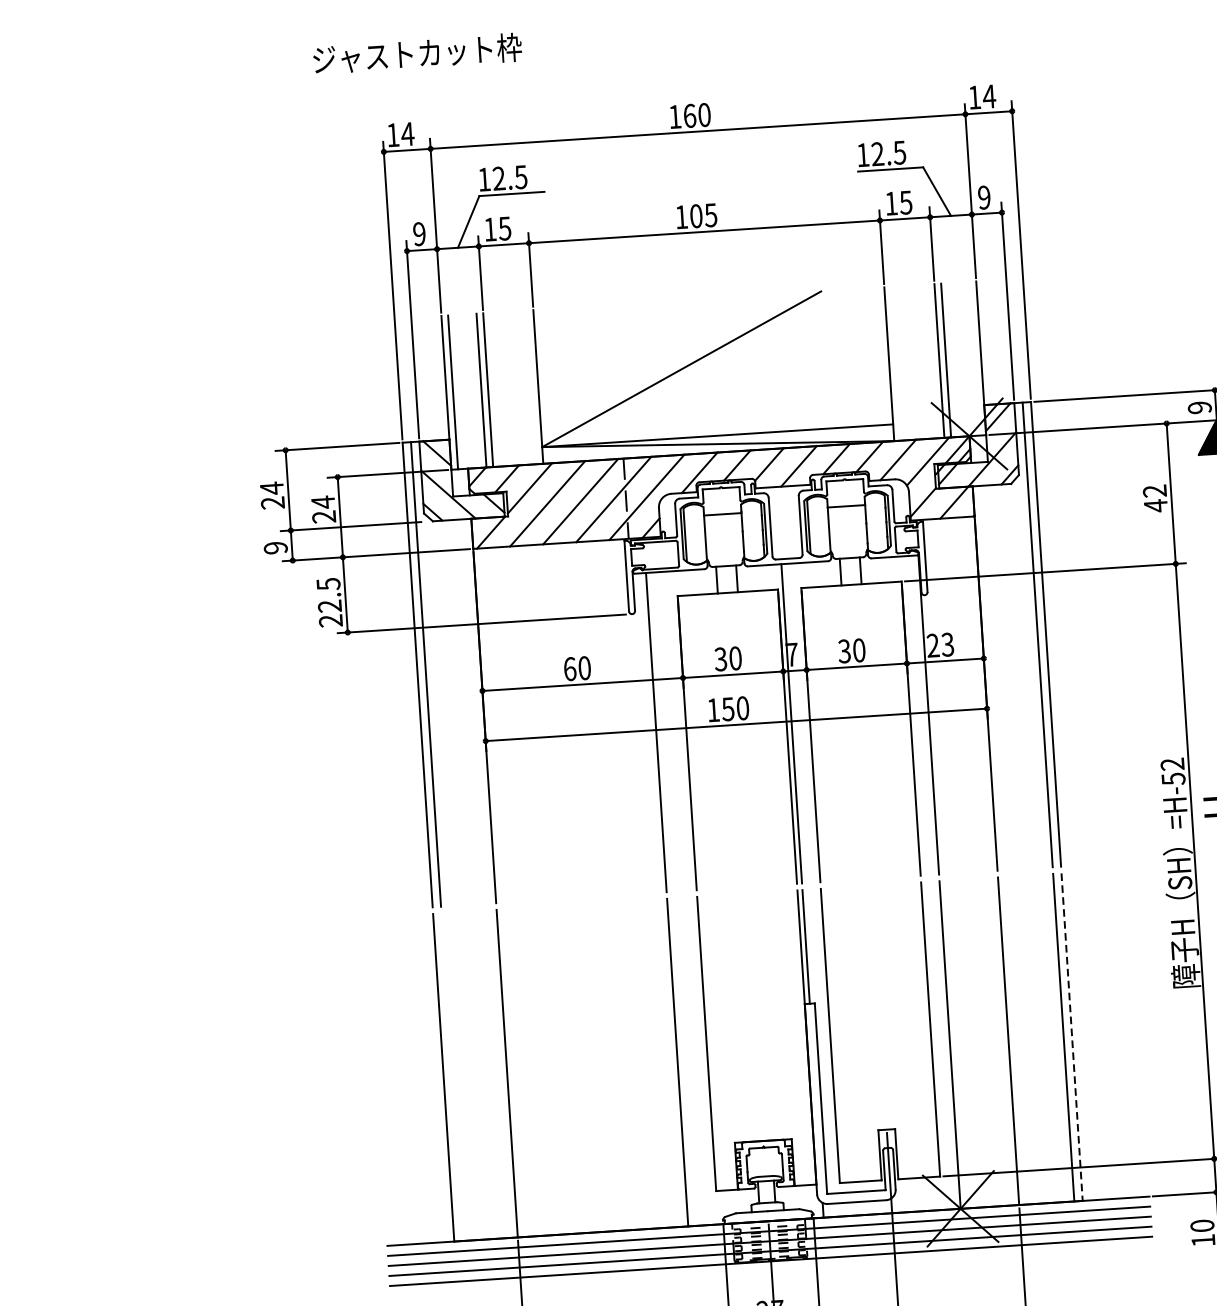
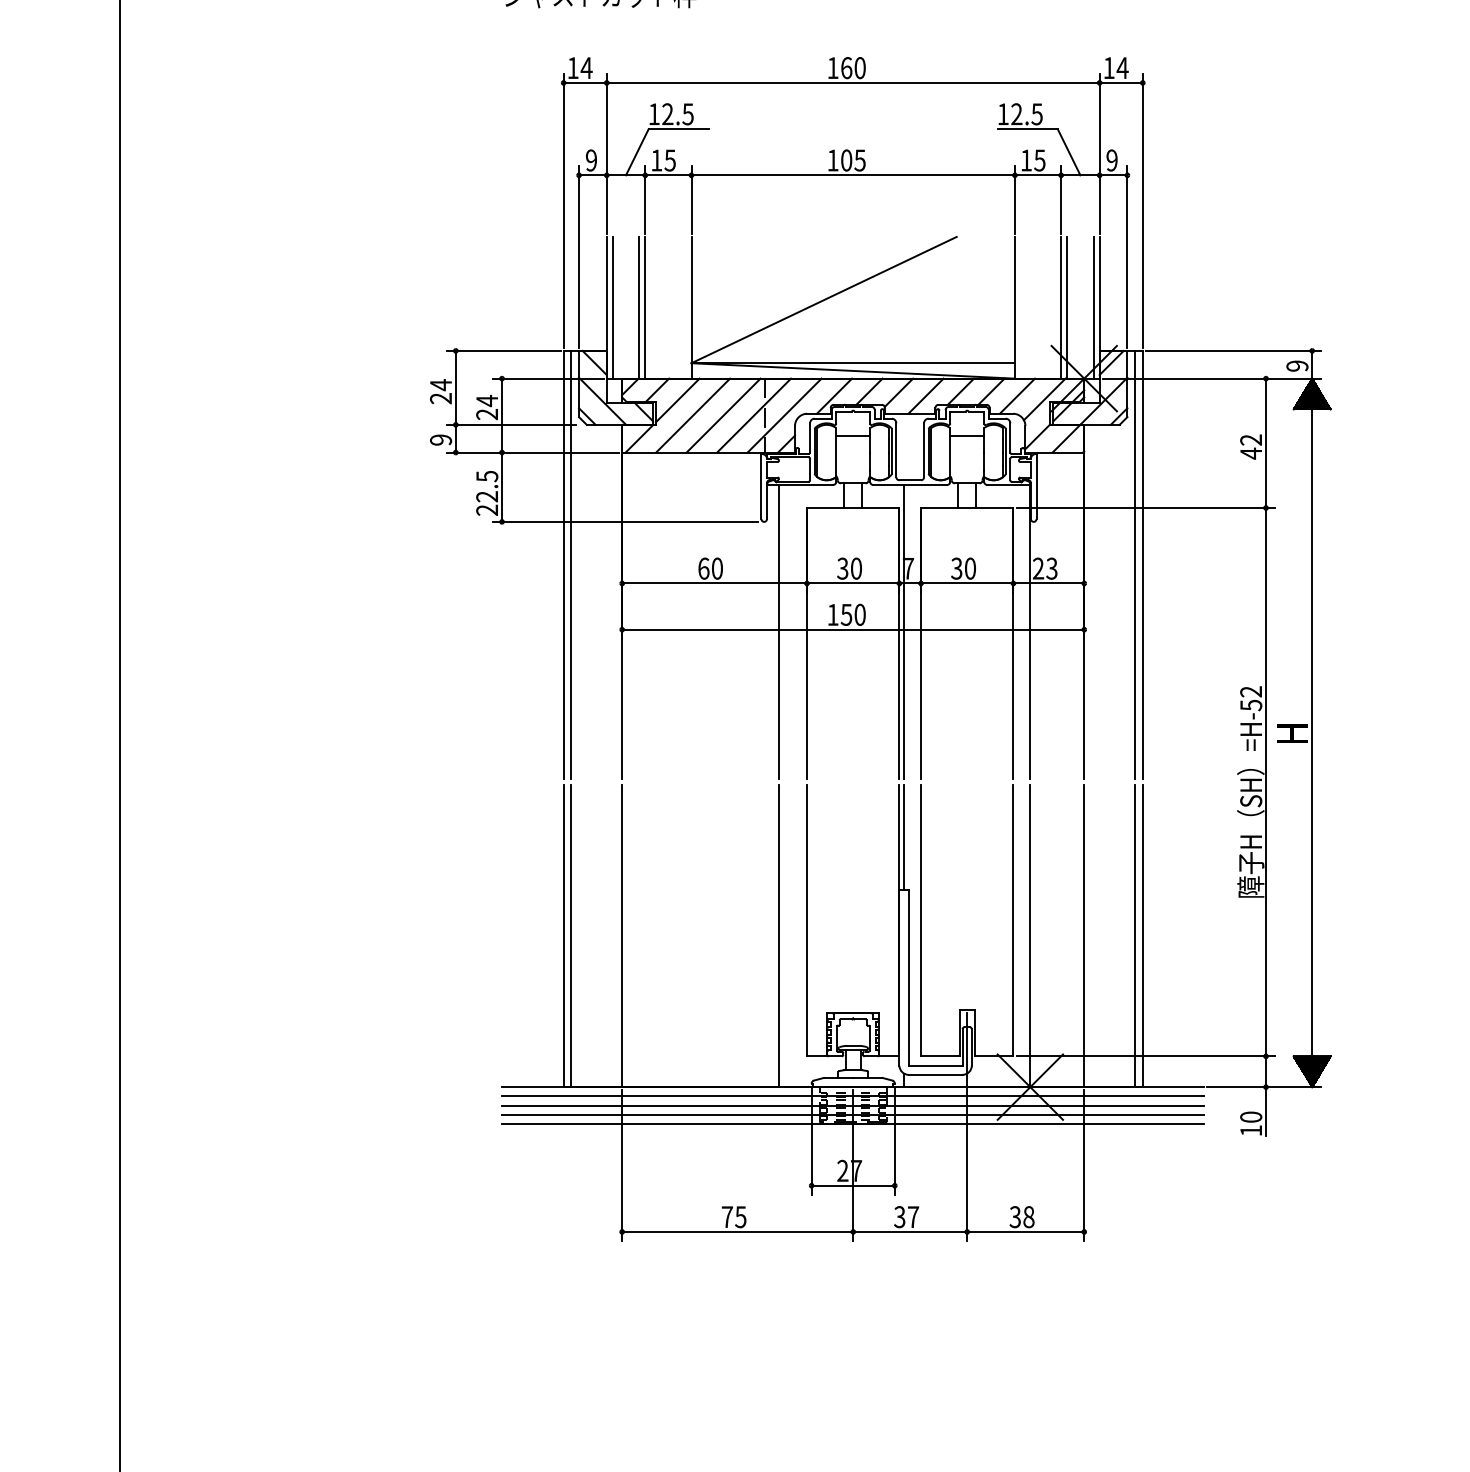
line: (974, 358) -> (1093, 307), added
line: (1071, 1037) -> (1142, 936), dashed -> solid
line: (452, 1077) -> (571, 936), added

